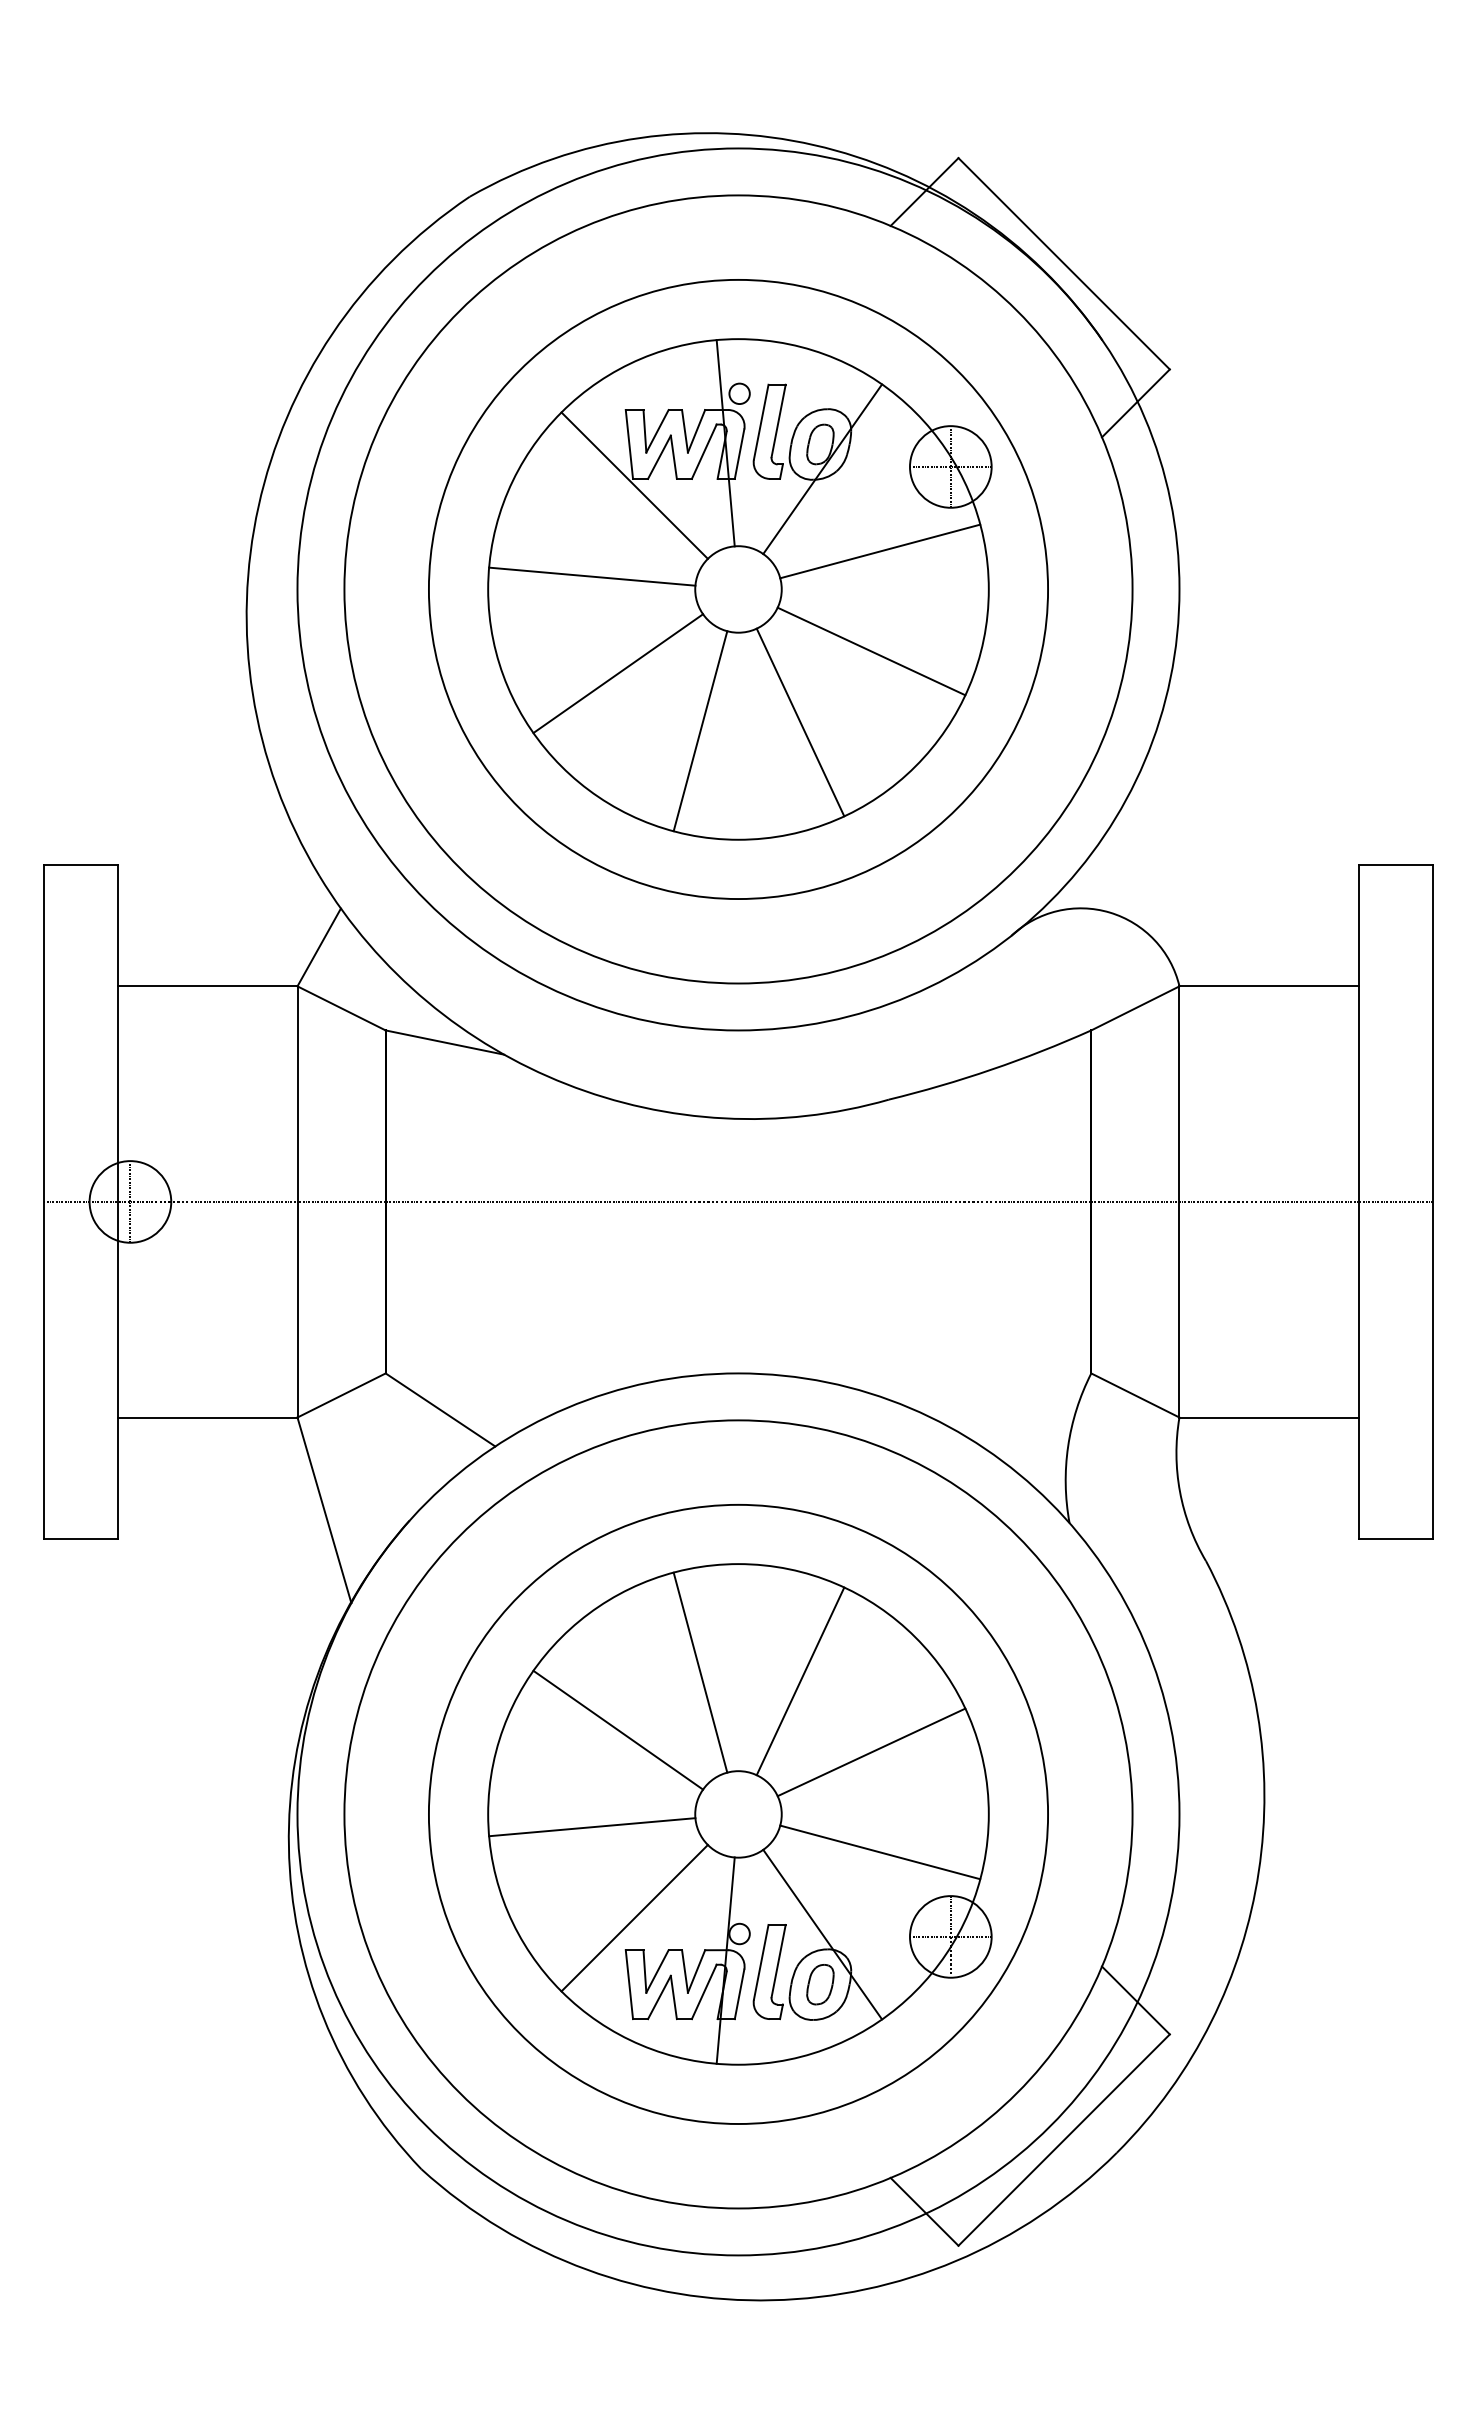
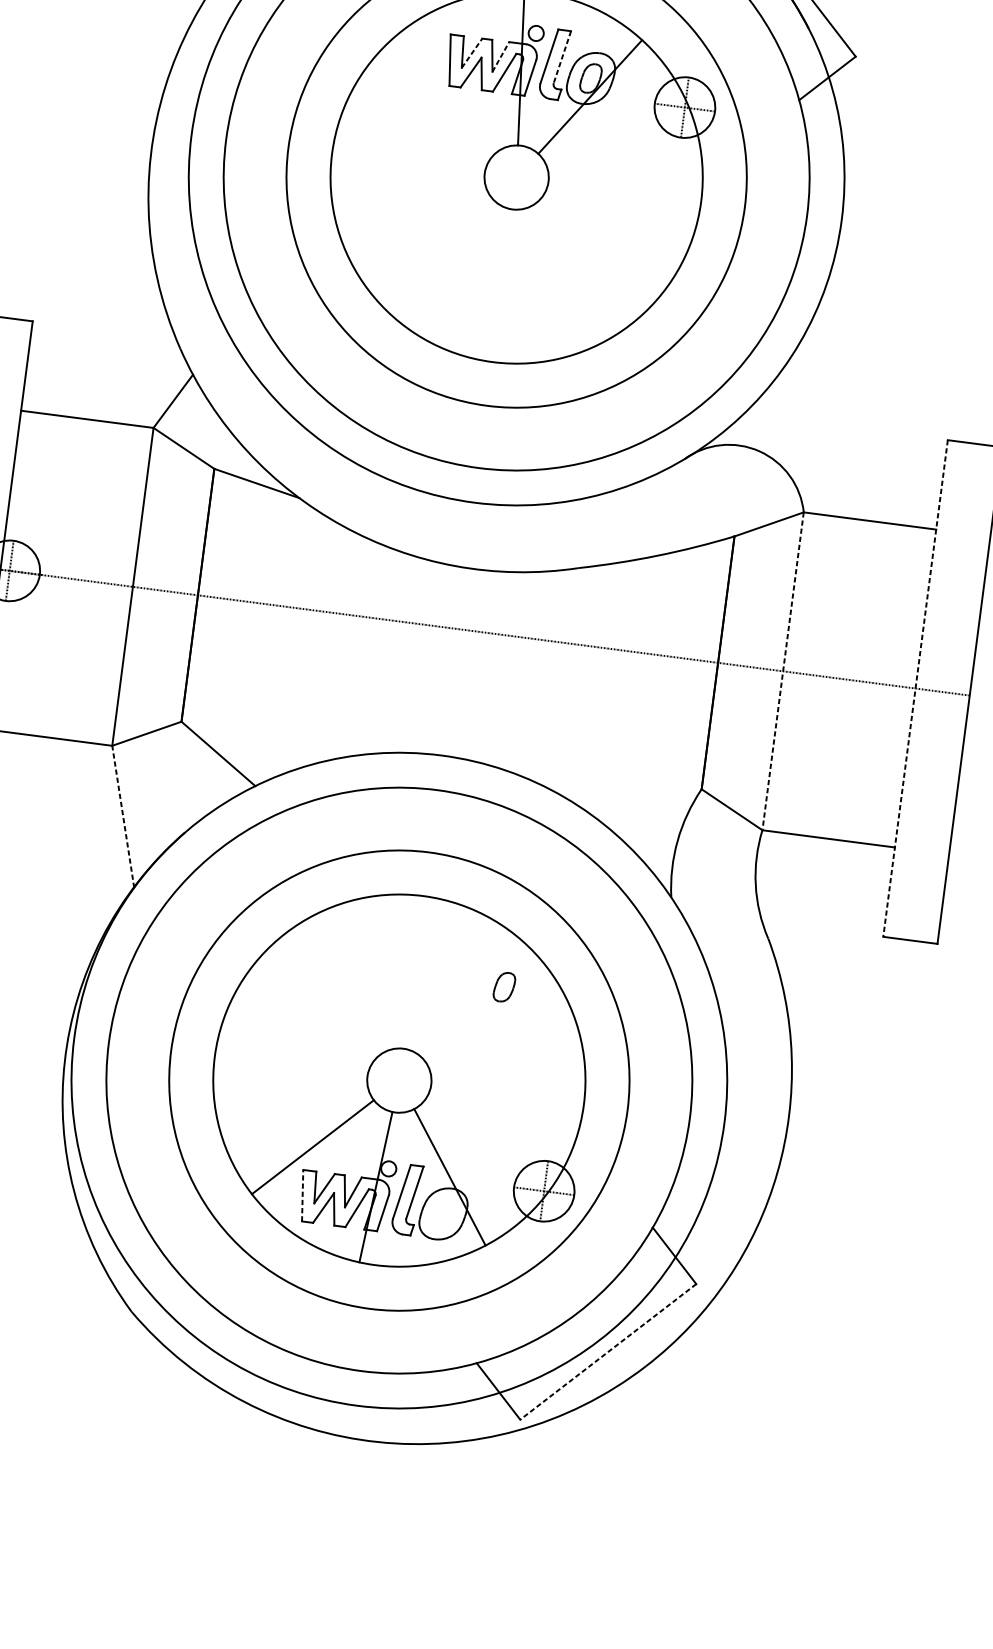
line: (778, 420) -> (562, 56), solid -> dashed
line: (657, 430) -> (472, 52), solid -> dashed
line: (696, 431) -> (500, 57), solid -> dashed
line: (634, 485) -> (449, 90), removed
line: (880, 551) -> (624, 163), removed
line: (592, 576) -> (410, 154), removed
line: (871, 651) -> (608, 236), removed
line: (618, 673) -> (420, 228), removed
line: (800, 722) -> (549, 281), removed
line: (700, 731) -> (475, 278), removed
line: (1179, 1201) -> (783, 671), solid -> dashed
line: (1359, 1201) -> (915, 688), solid -> dashed
line: (324, 1510) -> (123, 816), solid -> dashed
line: (700, 1672) -> (384, 972), removed
line: (800, 1681) -> (457, 988), removed
line: (618, 1729) -> (319, 1006), removed
line: (871, 1752) -> (503, 1047), removed
line: (592, 1827) -> (290, 1076), removed
line: (880, 1852) -> (500, 1122), removed
line: (629, 1984) -> (302, 1195), solid -> dashed
part: (820, 1984) -> (504, 987), moved
line: (1063, 2140) -> (607, 1352), solid -> dashed

